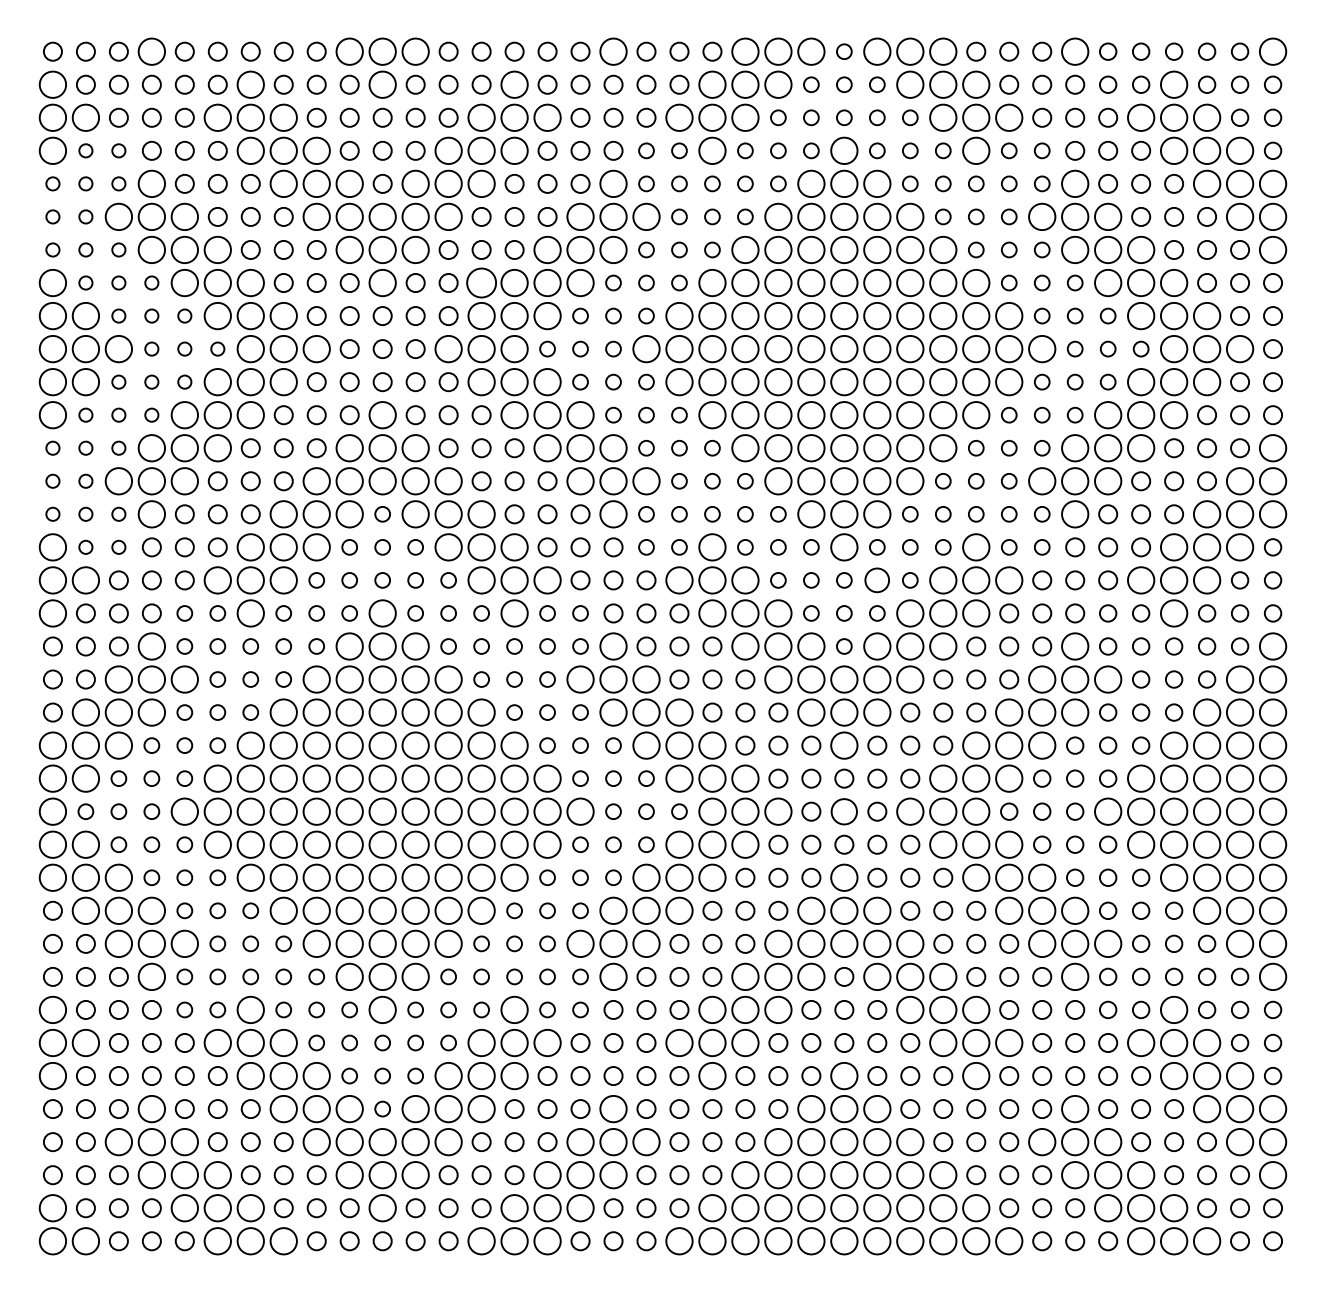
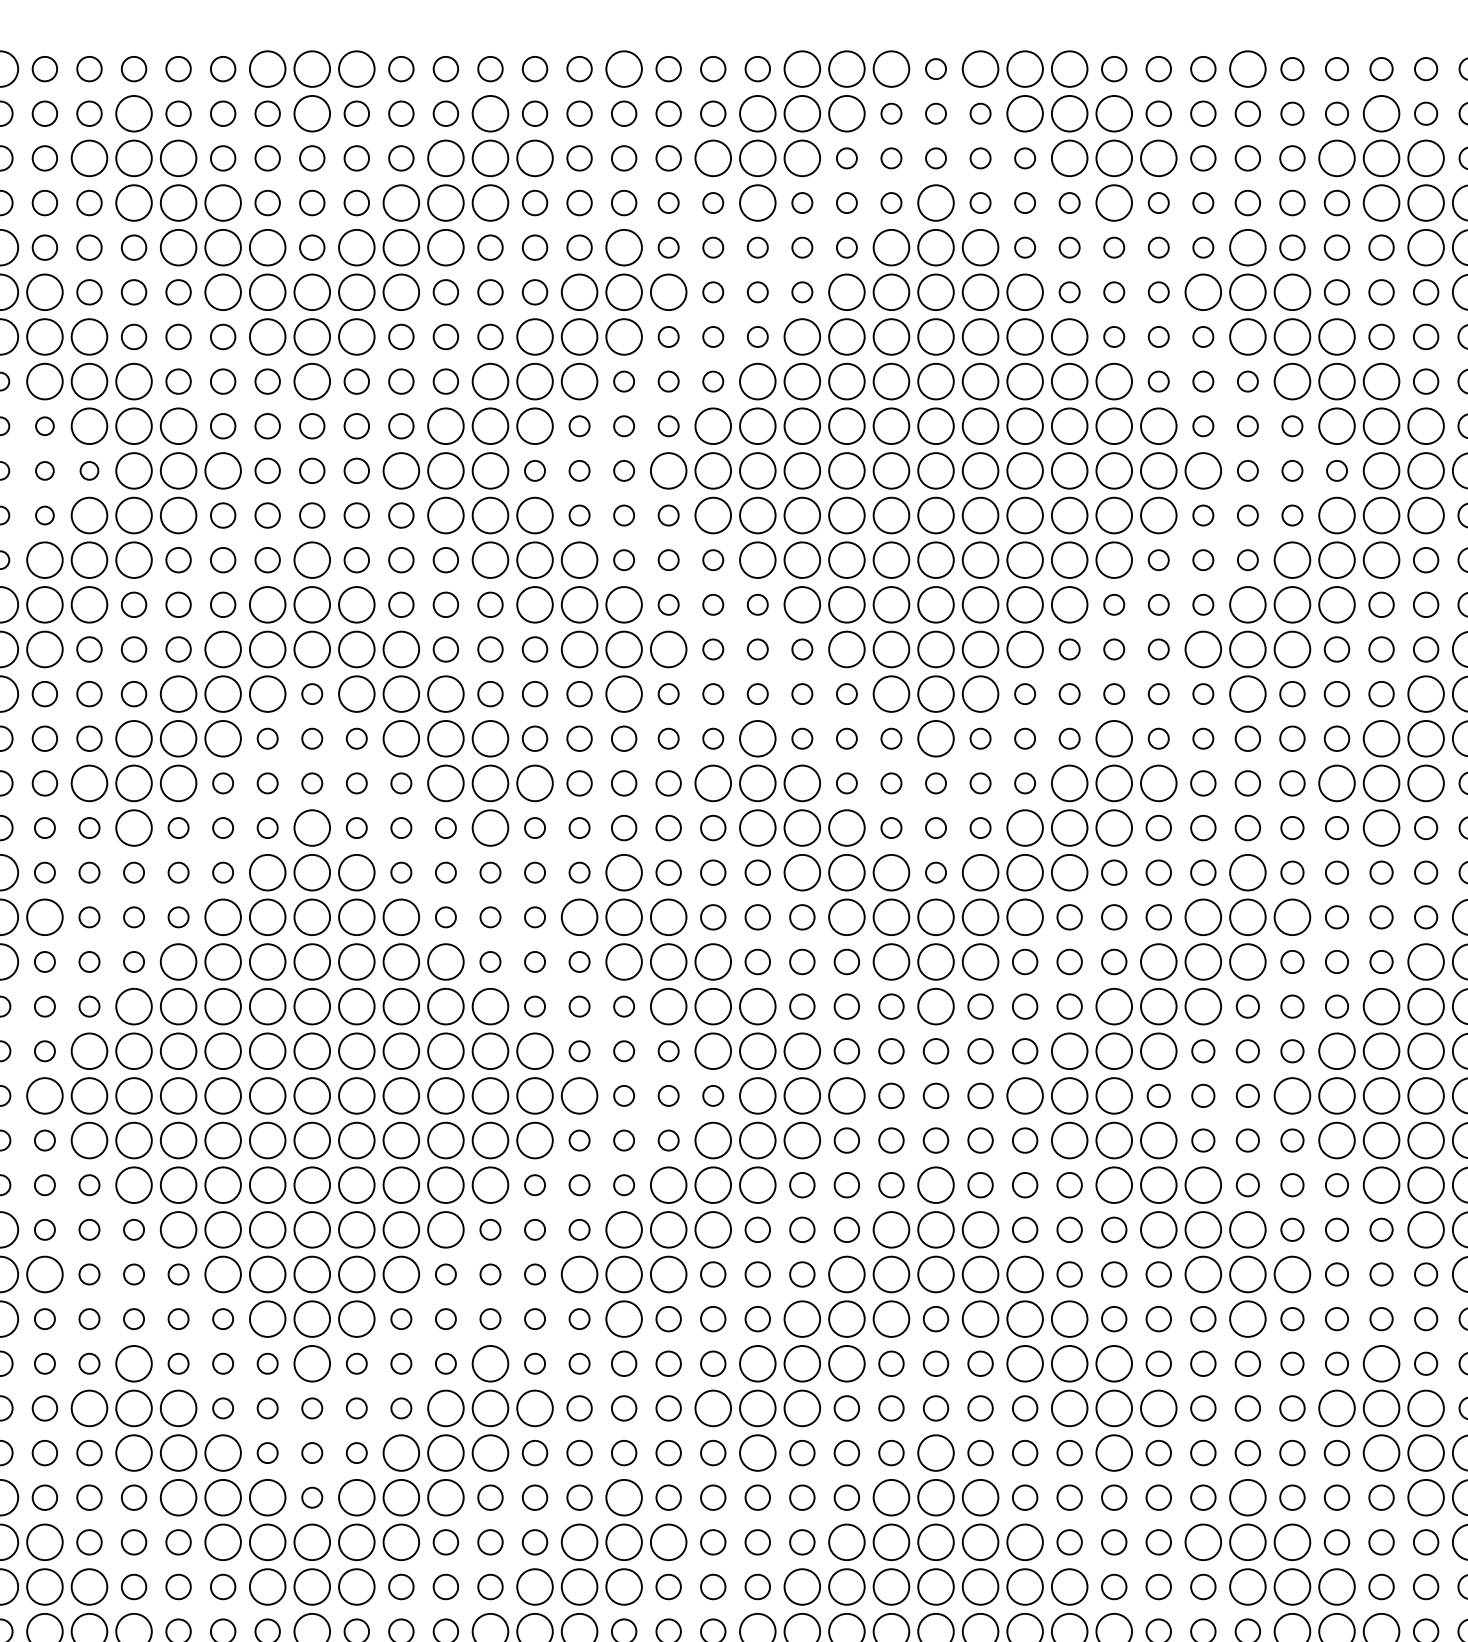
circle: (481, 282) -> (445, 380), size x0.62
circle: (877, 580) -> (980, 783), size x0.62
circle: (844, 811) -> (936, 1095), size x0.71

